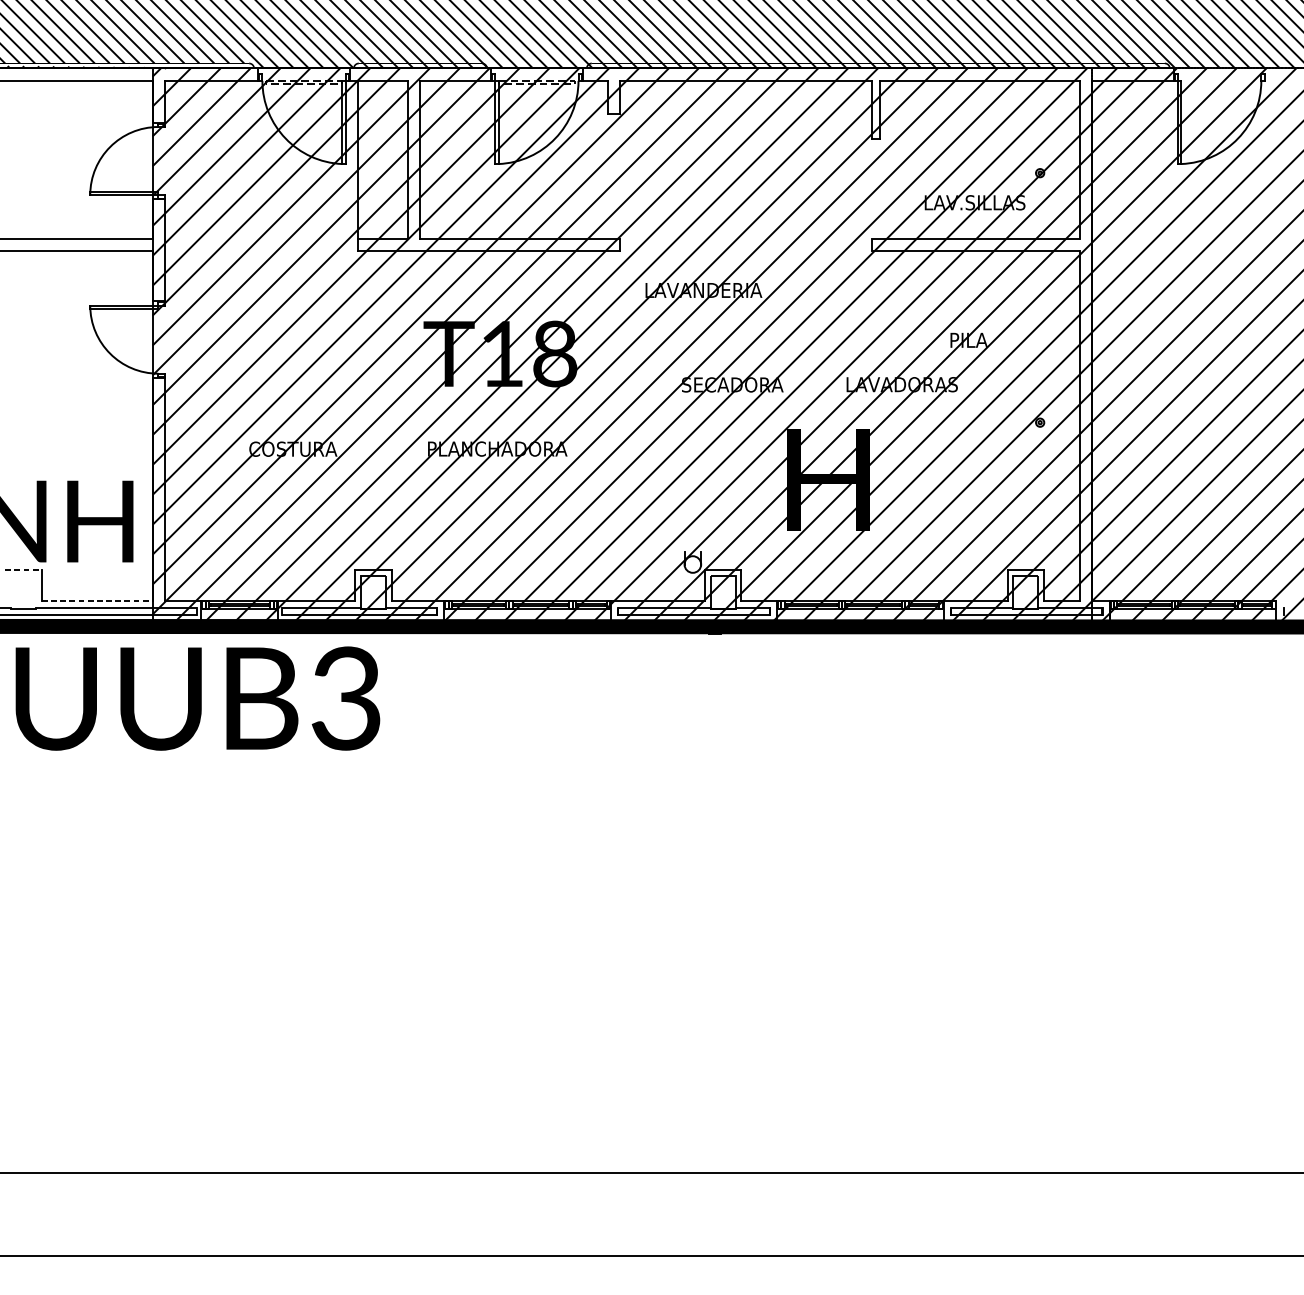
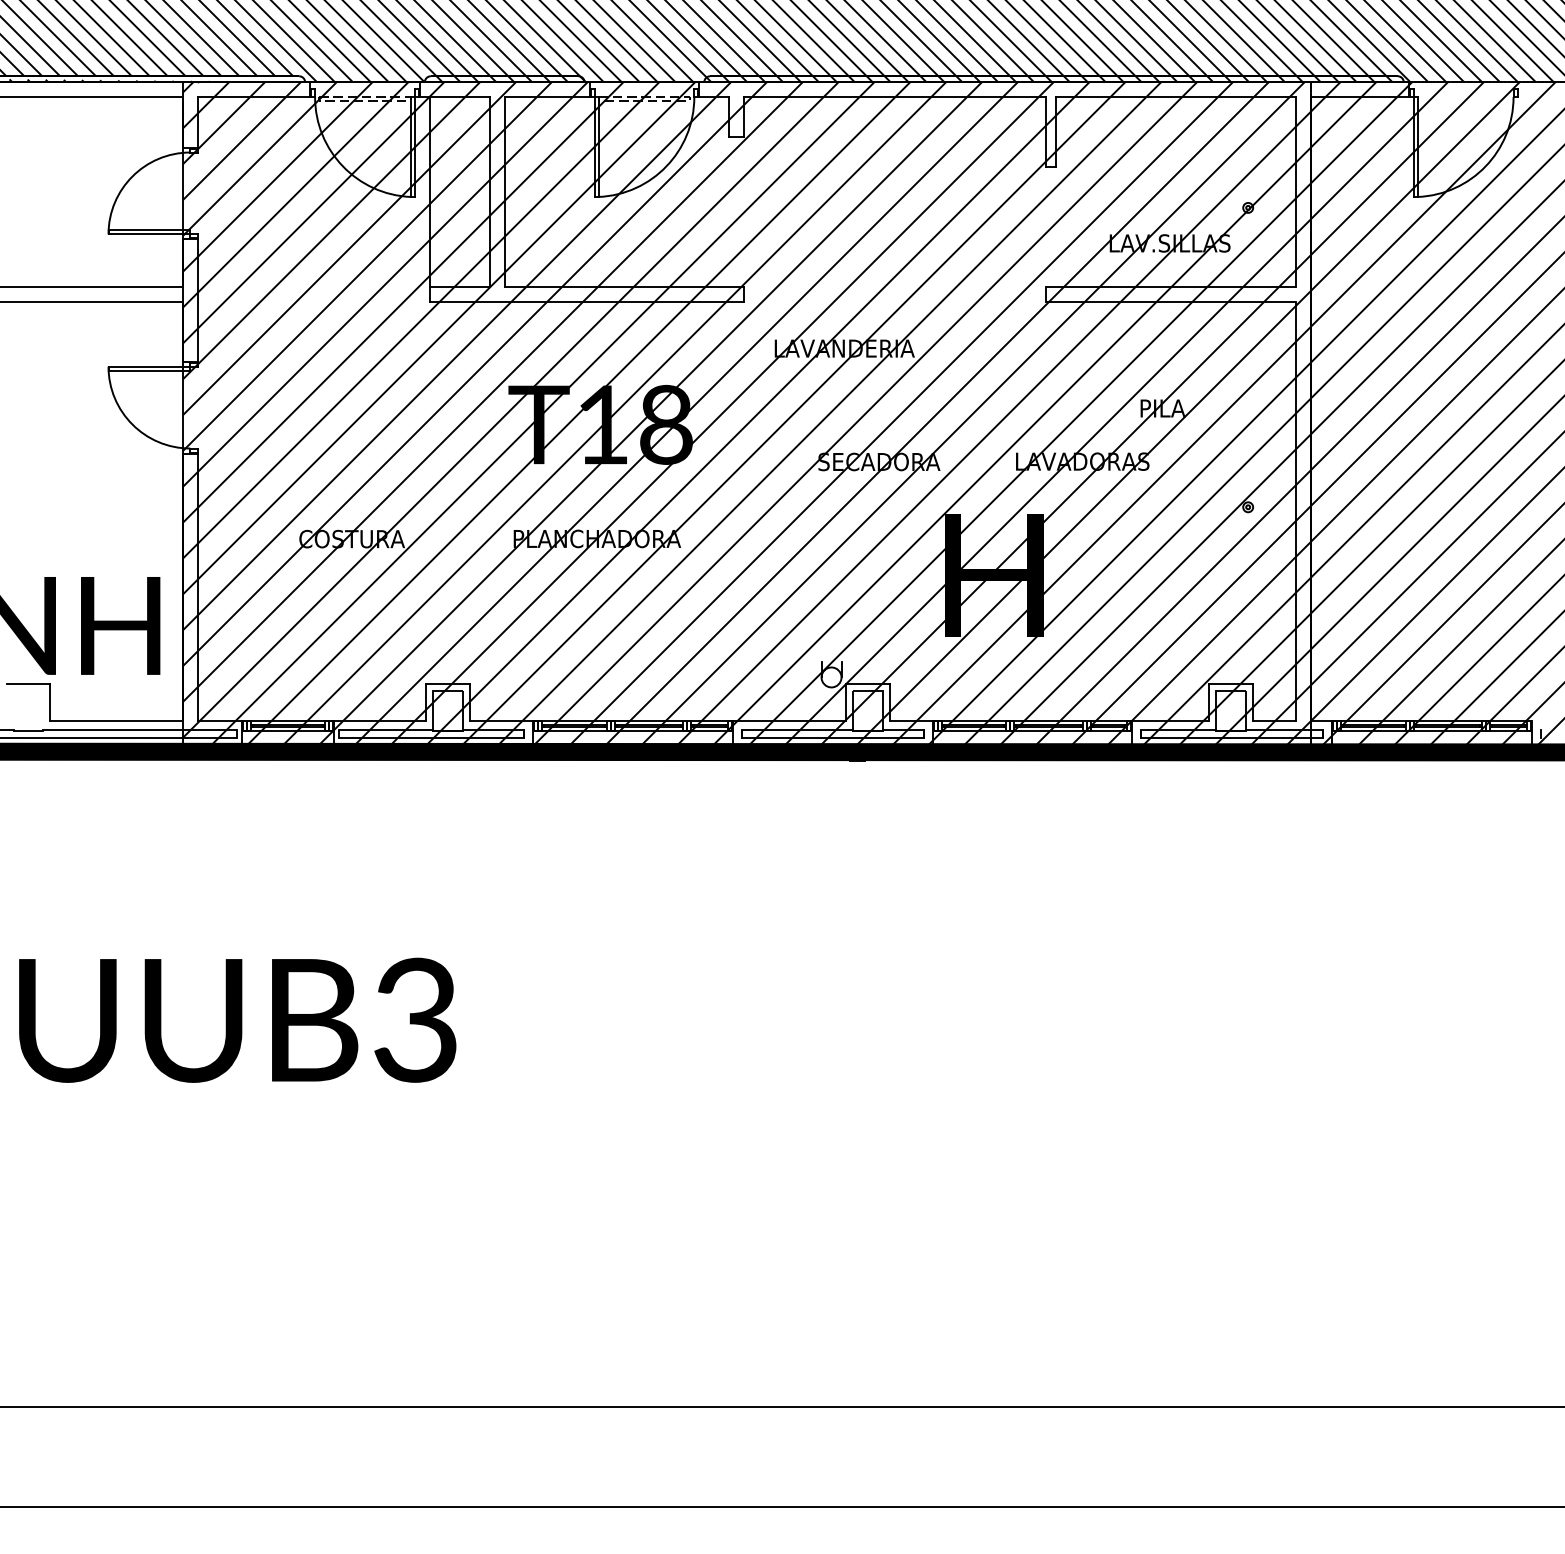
line: (23, 570) -> (28, 684), dashed -> solid
line: (97, 600) -> (117, 720), dashed -> solid
text: (197, 697) -> (237, 1019), moved

